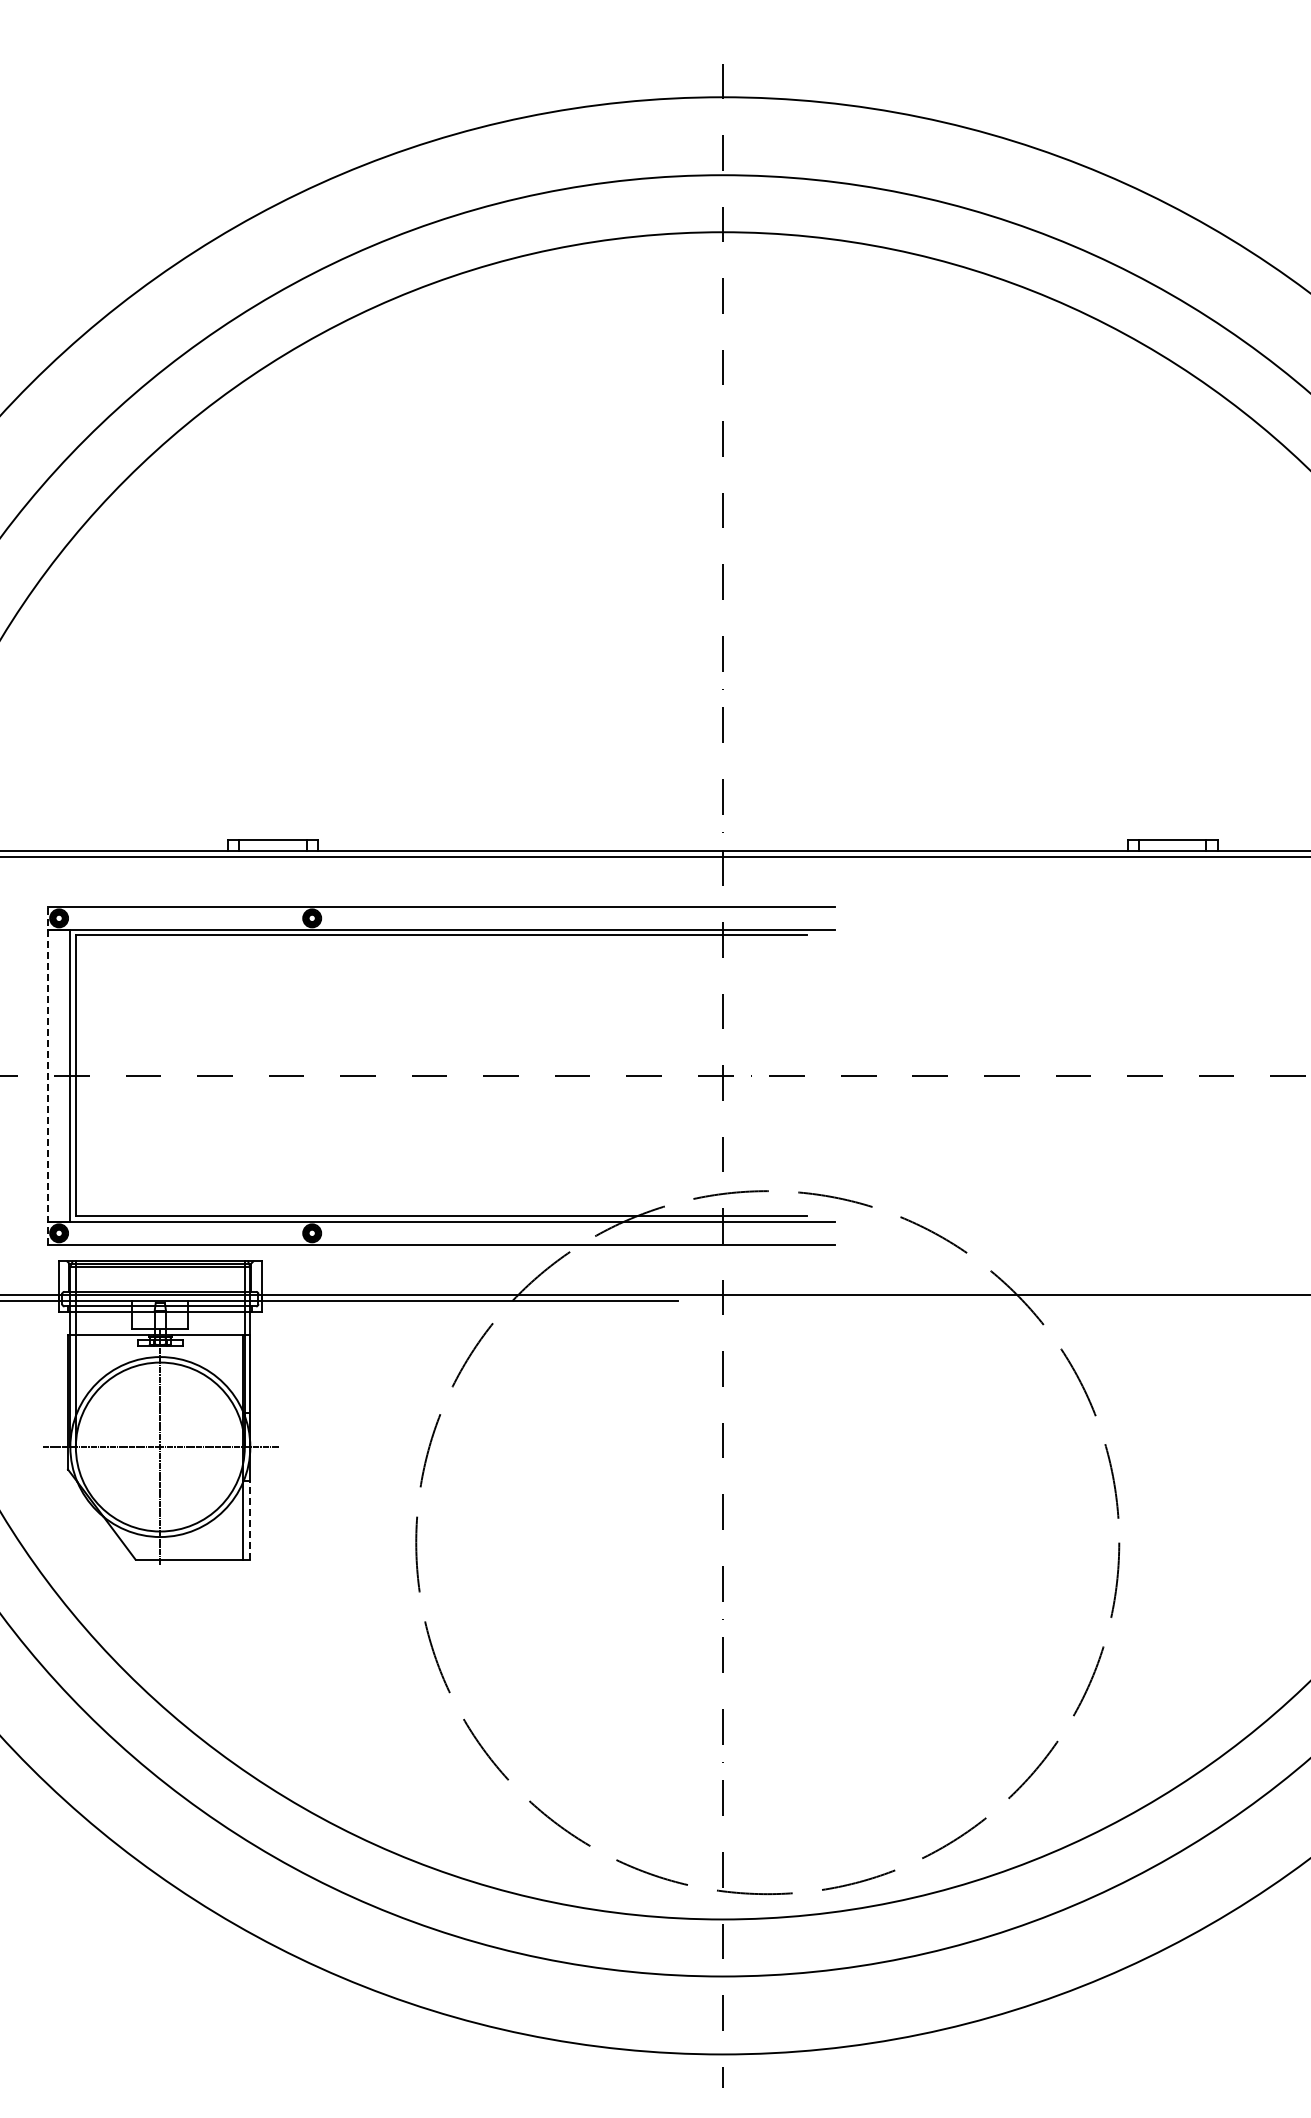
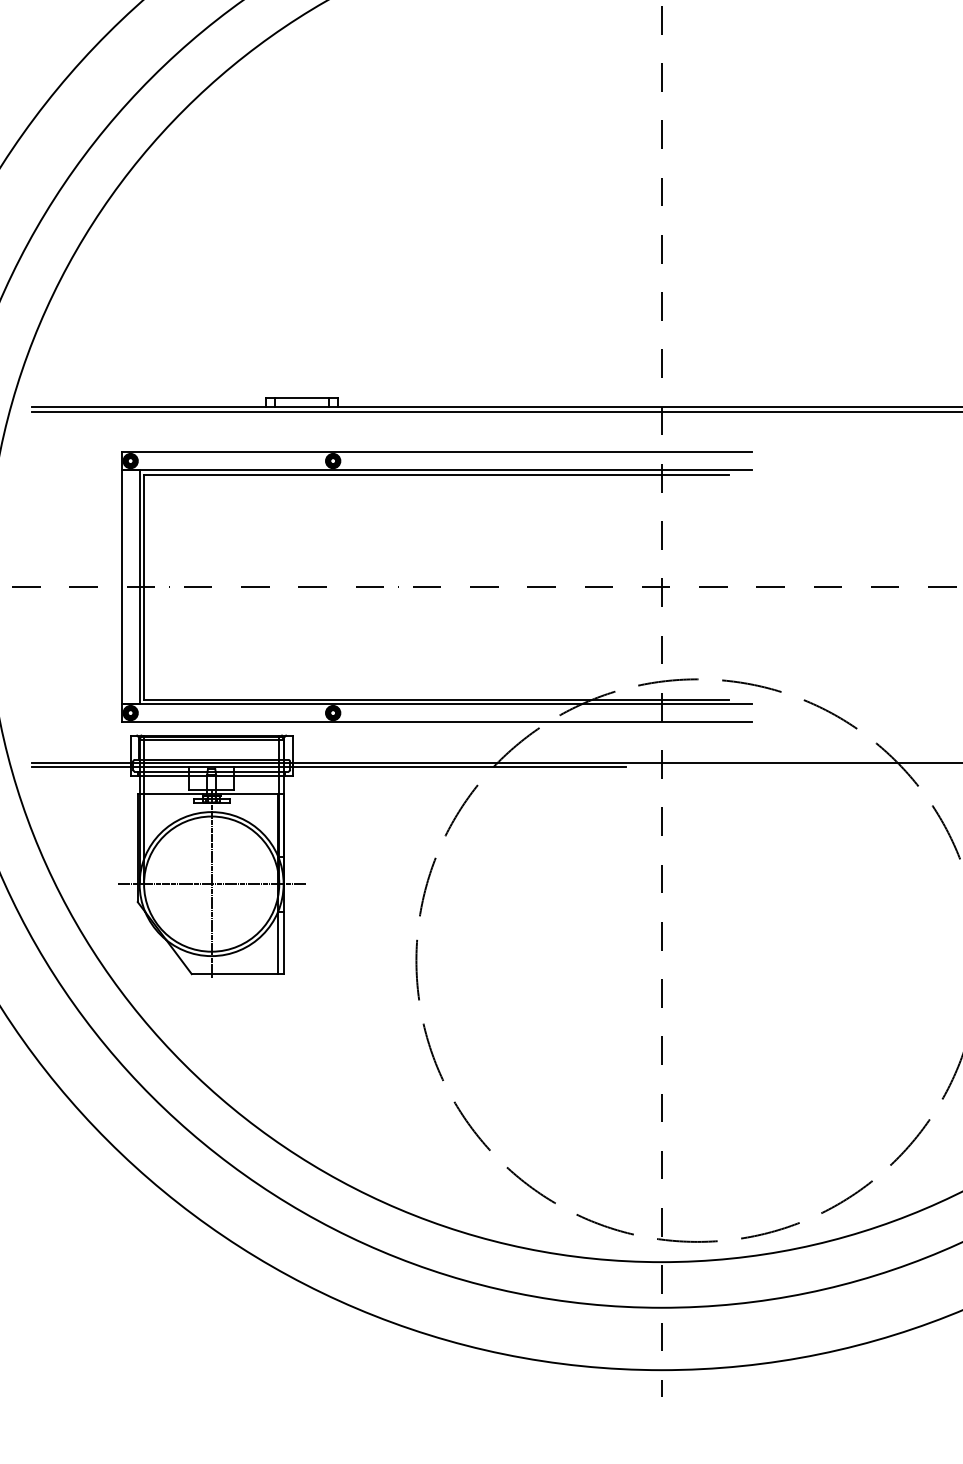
line: (47, 1075) -> (121, 586), dashed -> solid
line: (250, 1519) -> (283, 942), dashed -> solid

